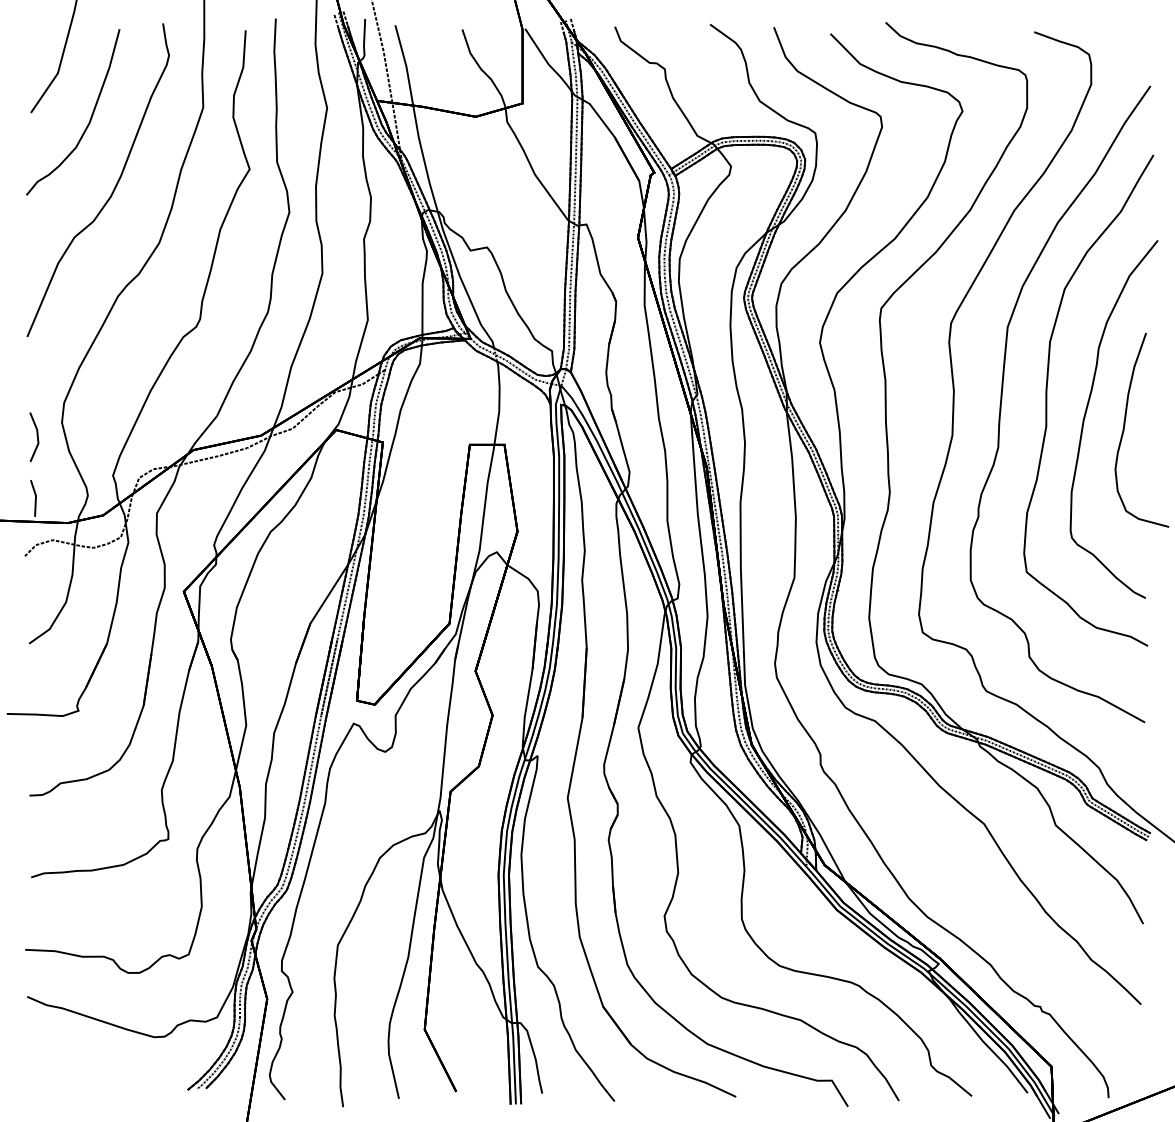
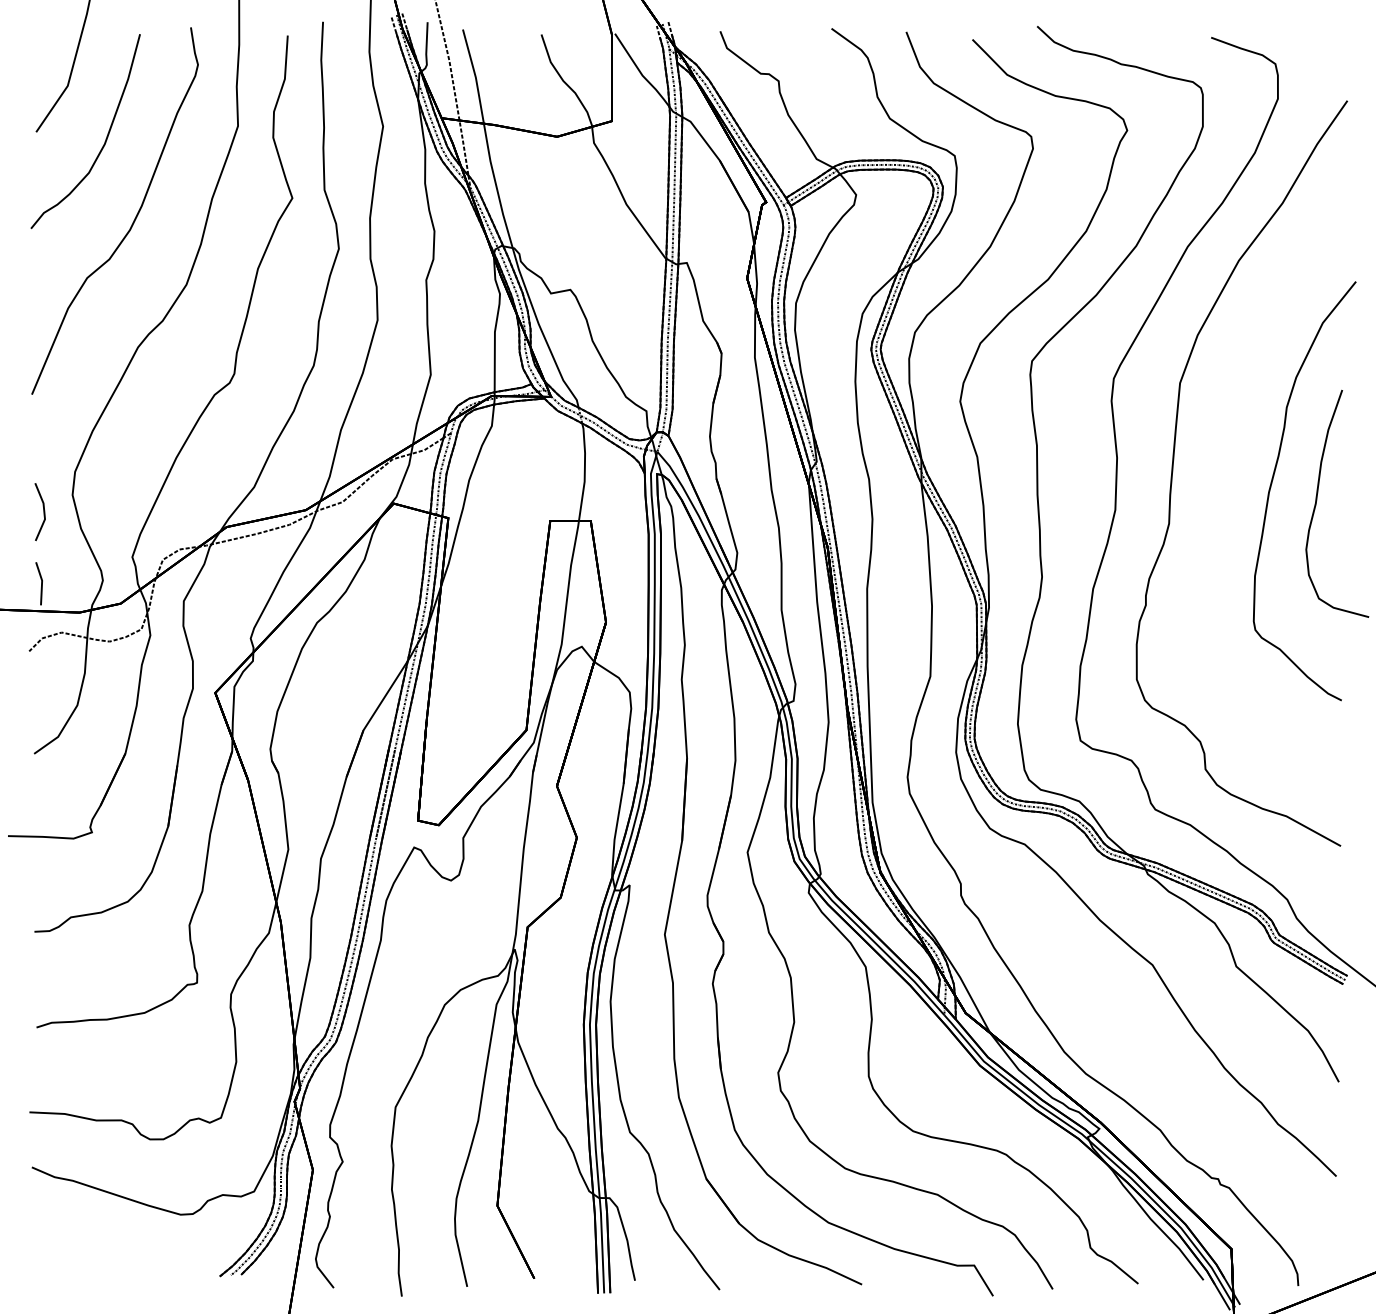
part: (1047, 400) -> (1226, 469), removed

